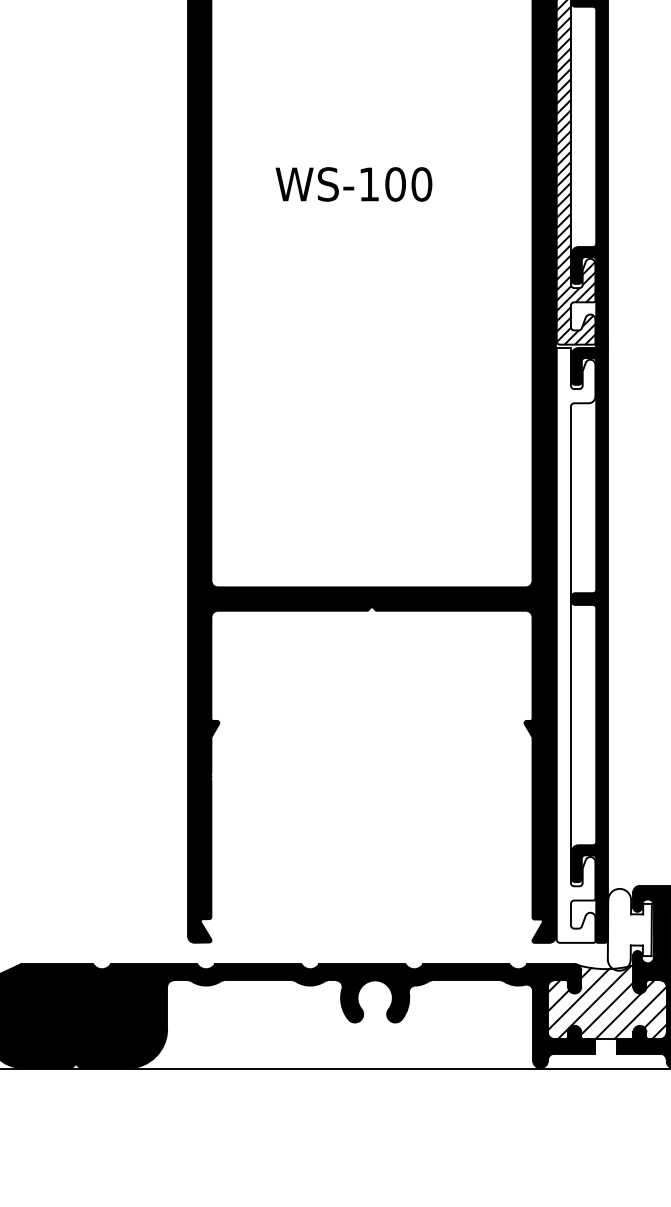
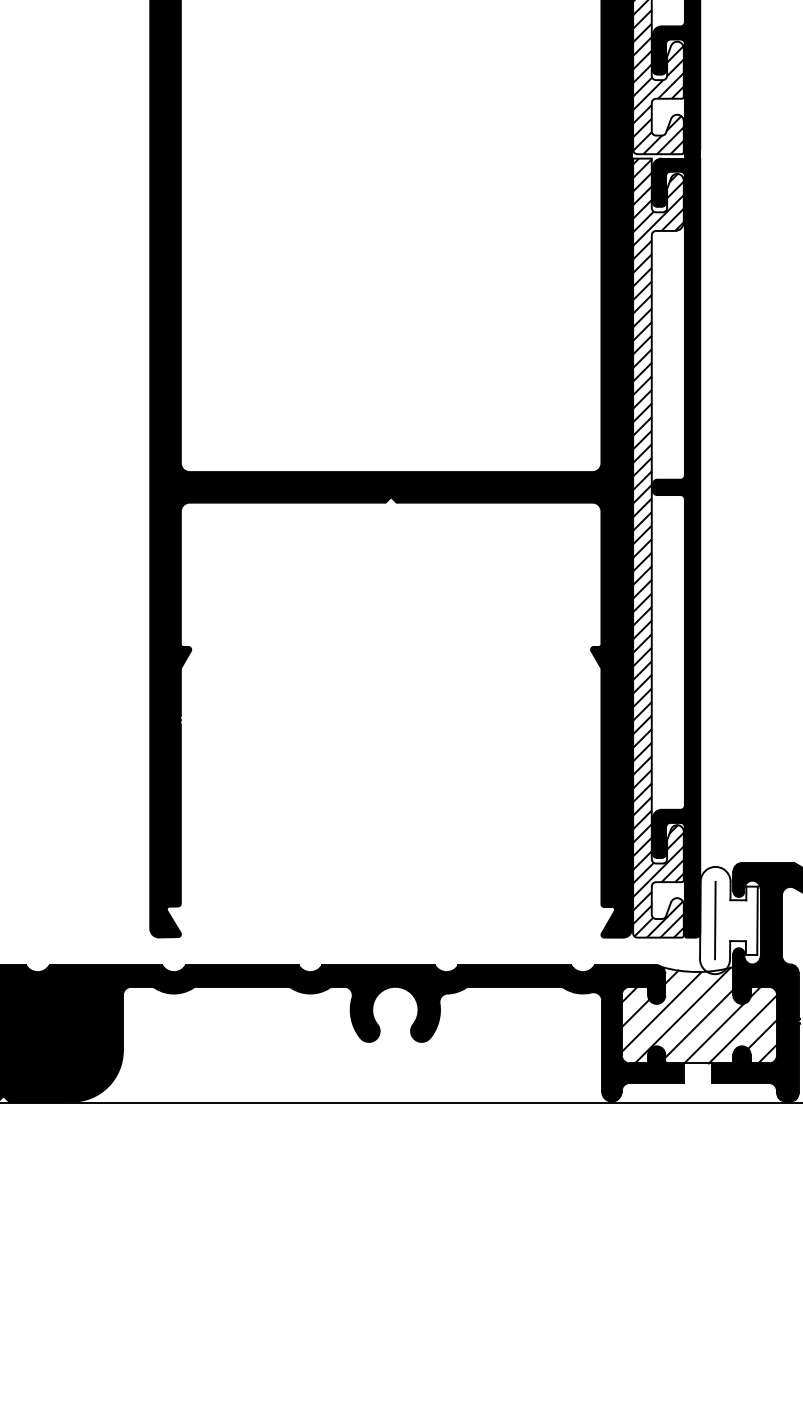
hatch: (575, 645) -> (657, 548), added
line: (619, 929) -> (715, 920), added

